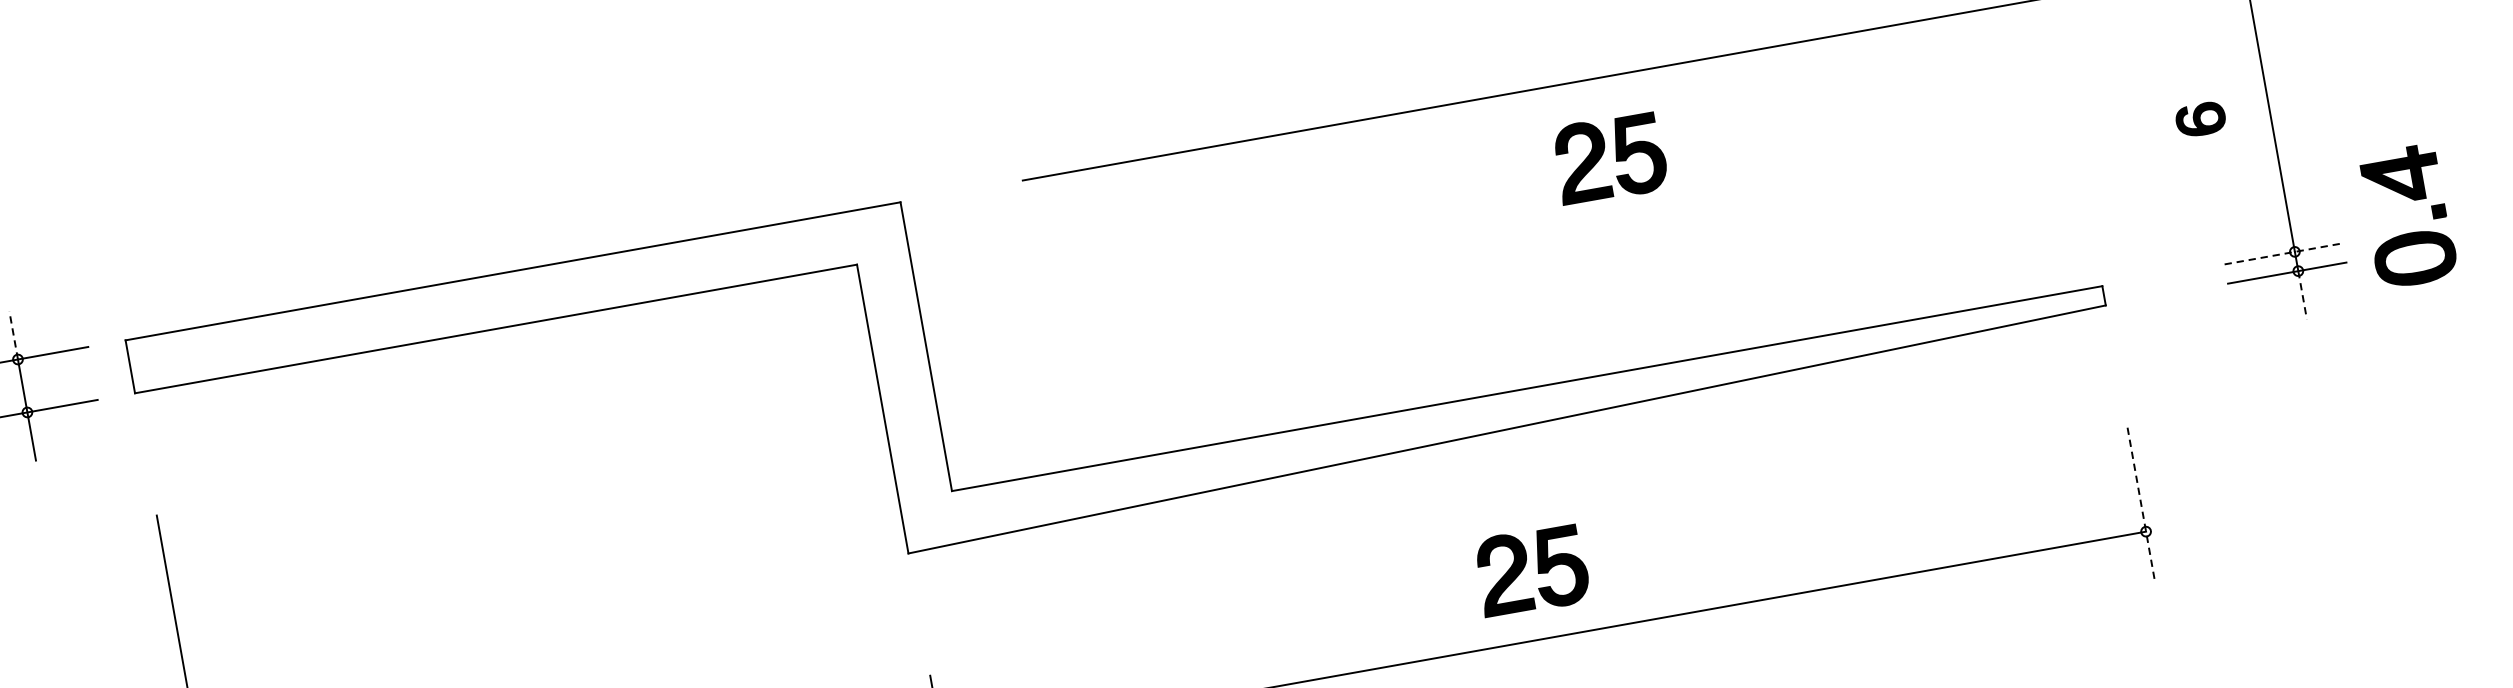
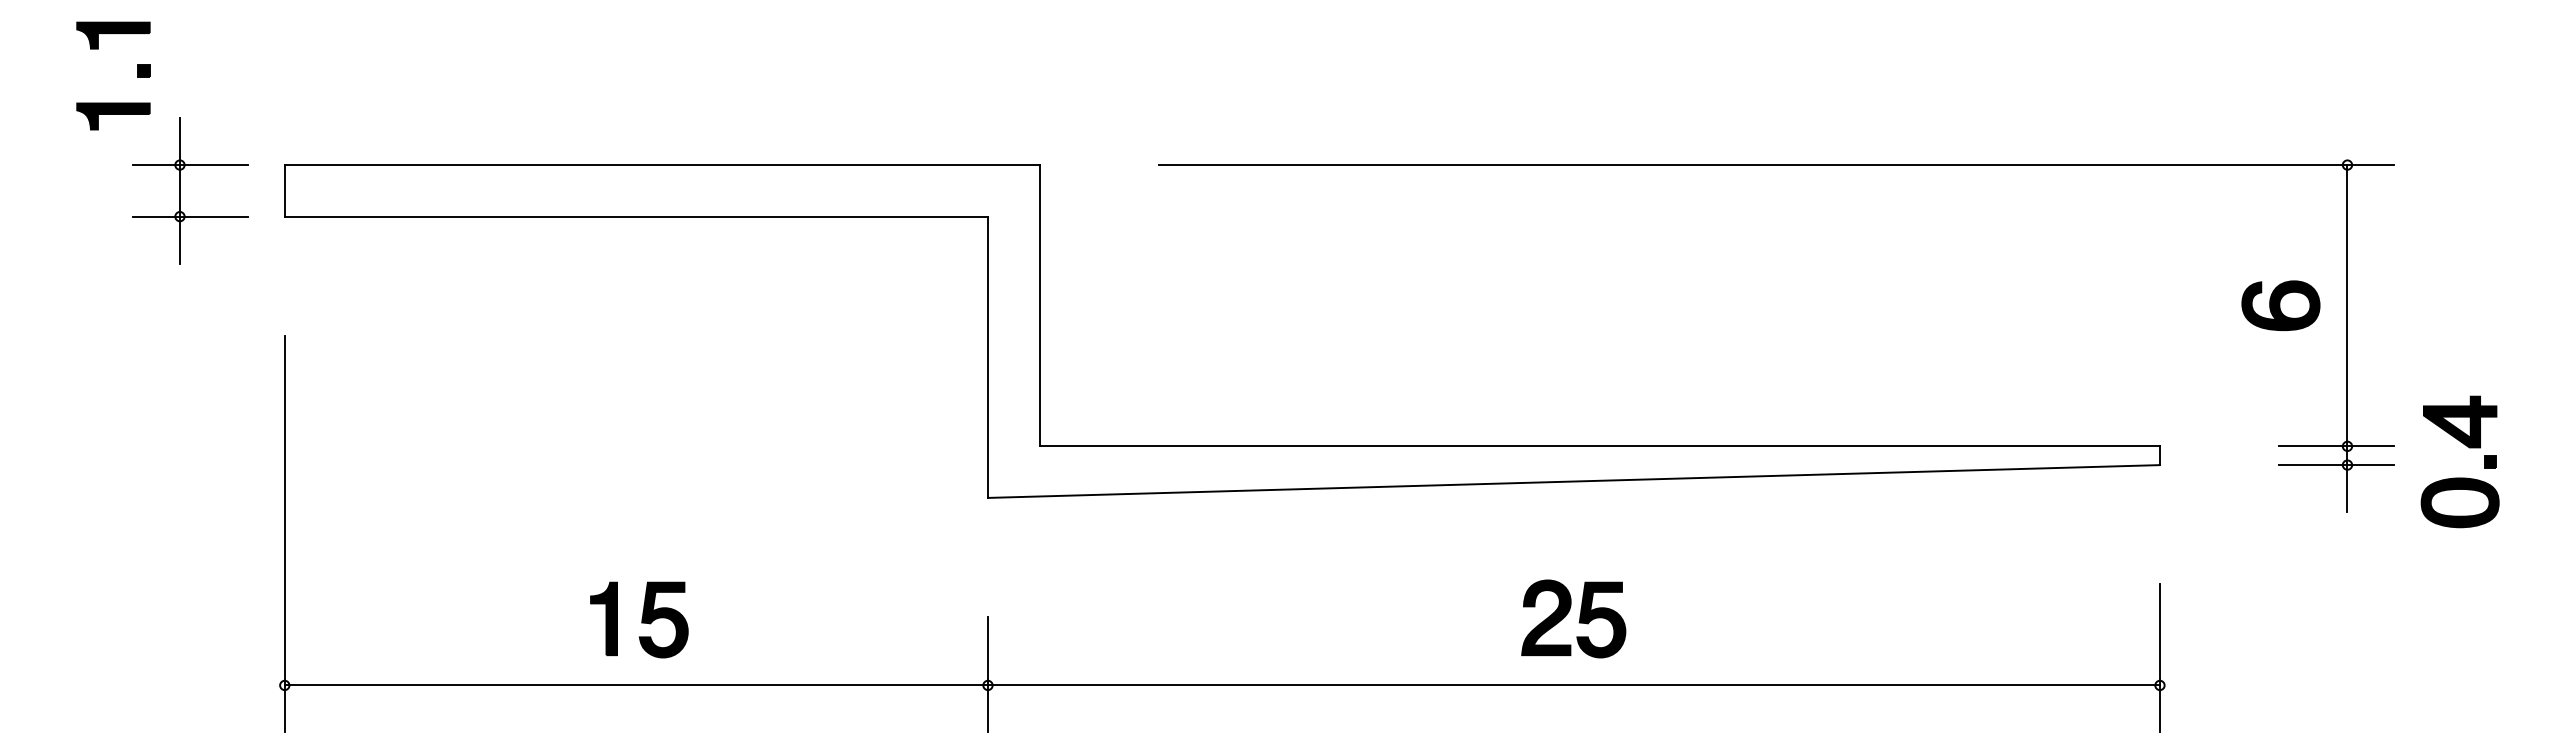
part: (2200, 119) -> (2280, 305), size x1.67
part: (1609, 157) -> (1716, 242), removed
part: (2410, 232) -> (2459, 477), moved
line: (2283, 254) -> (2336, 446), dashed -> solid
line: (2302, 296) -> (2347, 489), dashed -> solid
line: (13, 335) -> (179, 141), dashed -> solid
line: (2140, 504) -> (2159, 658), dashed -> solid

